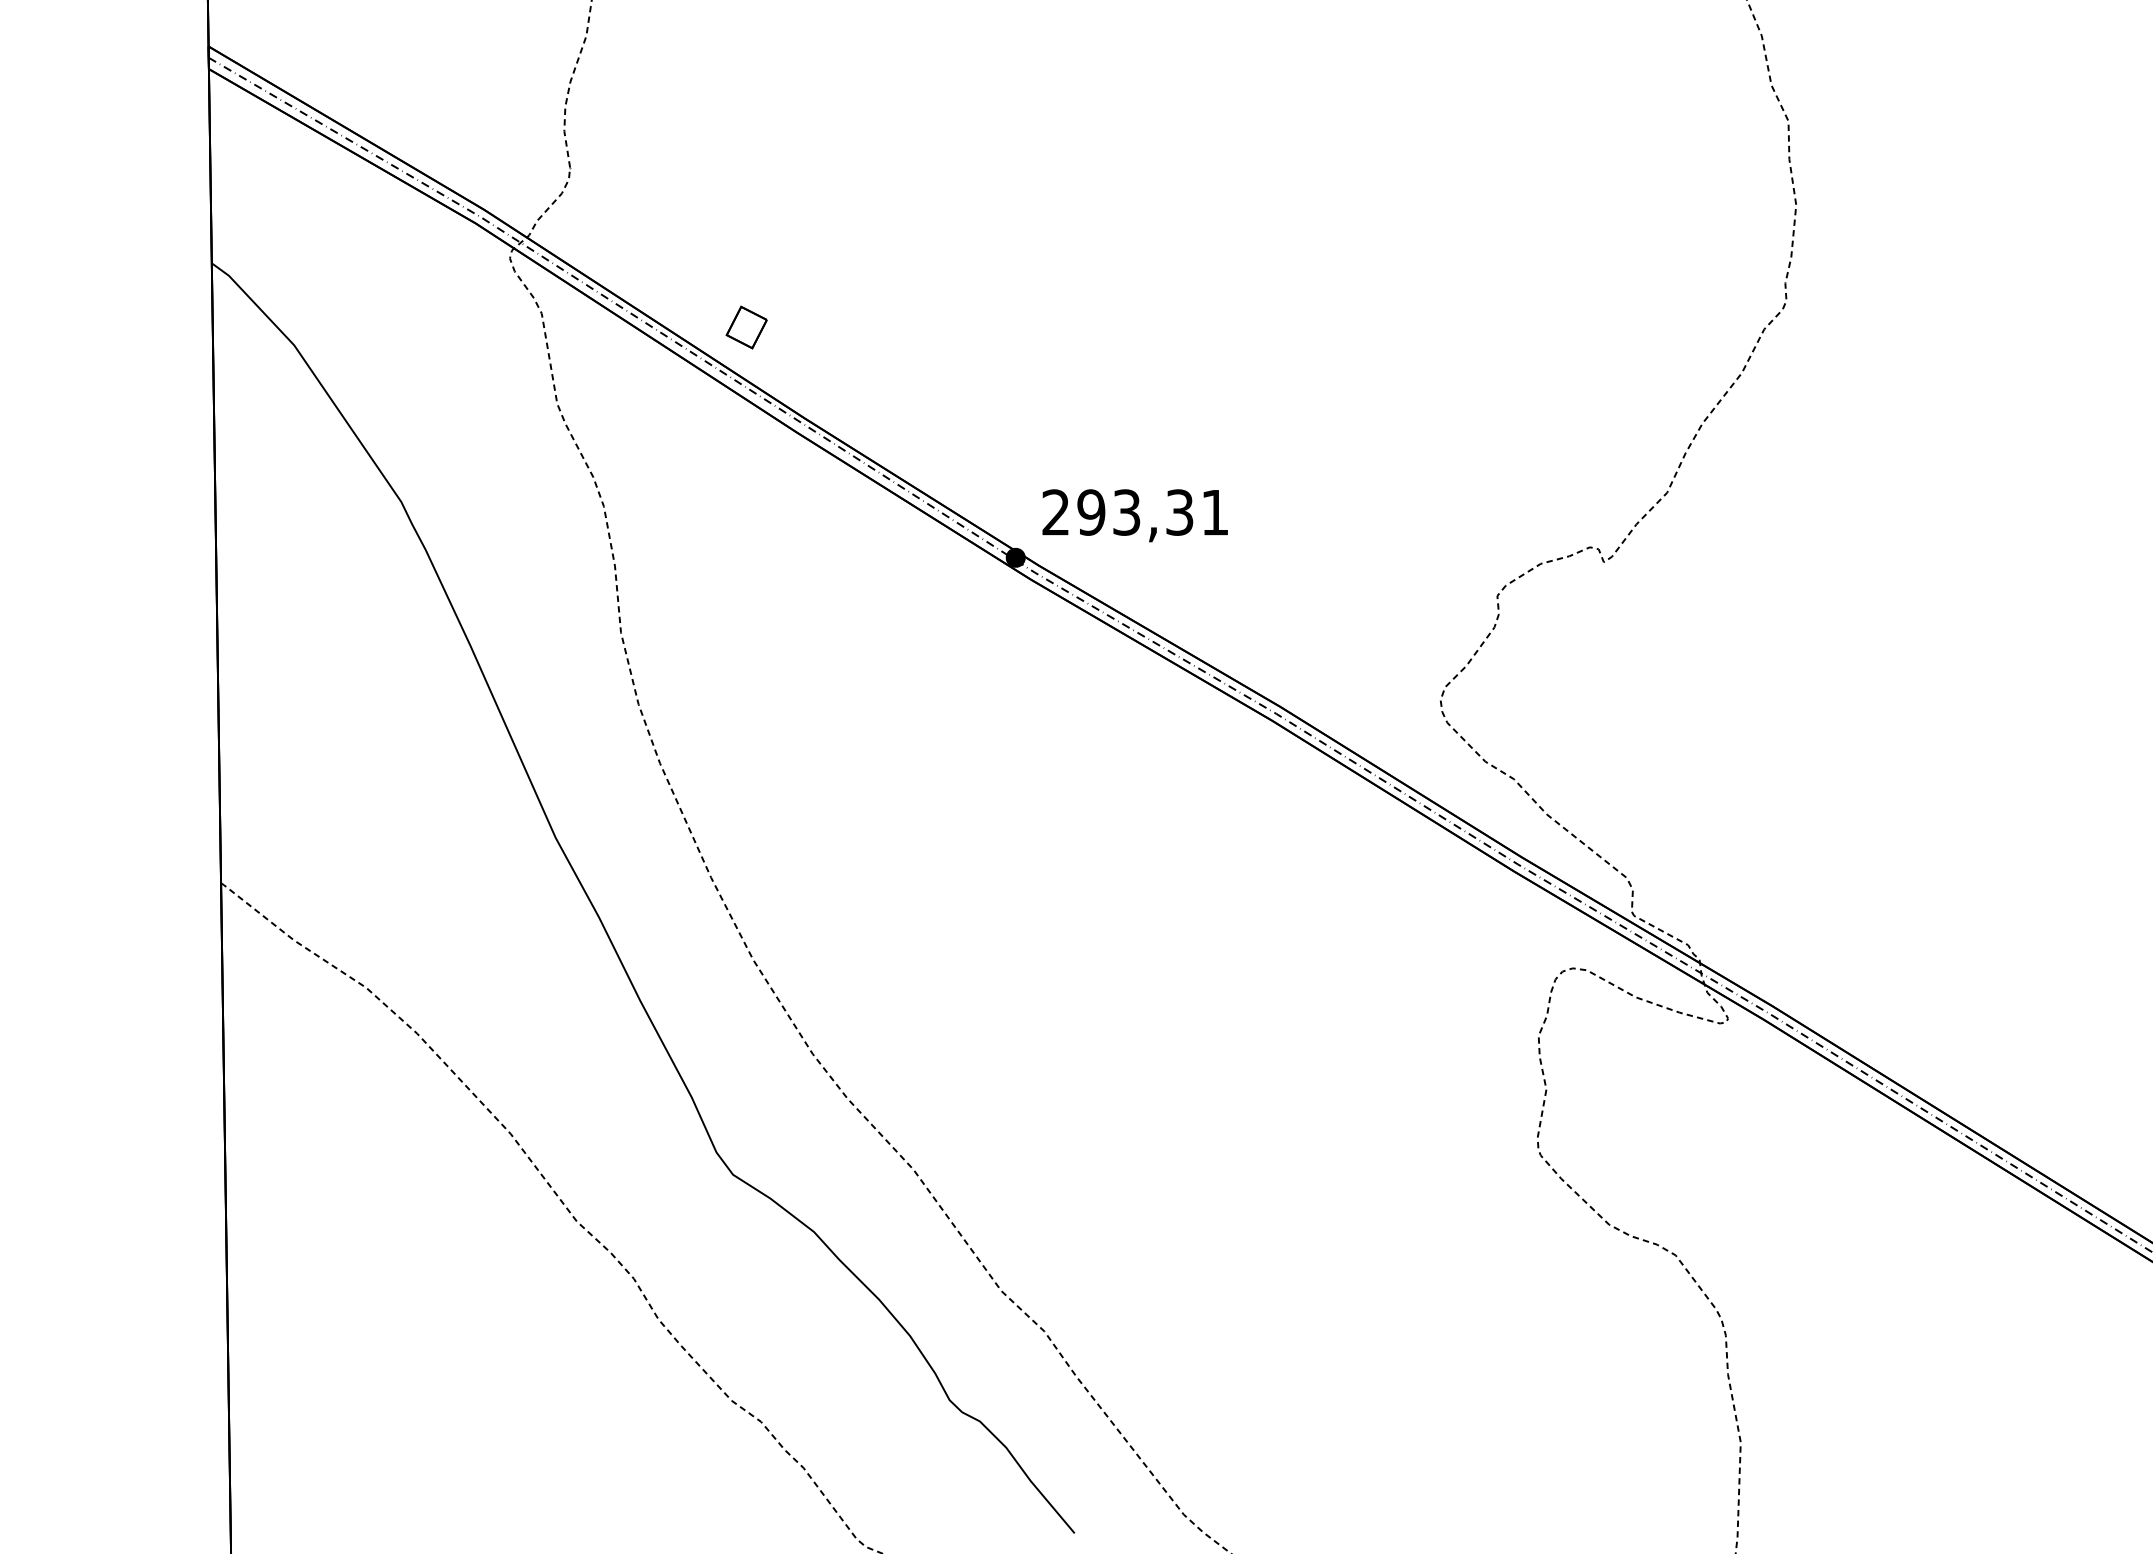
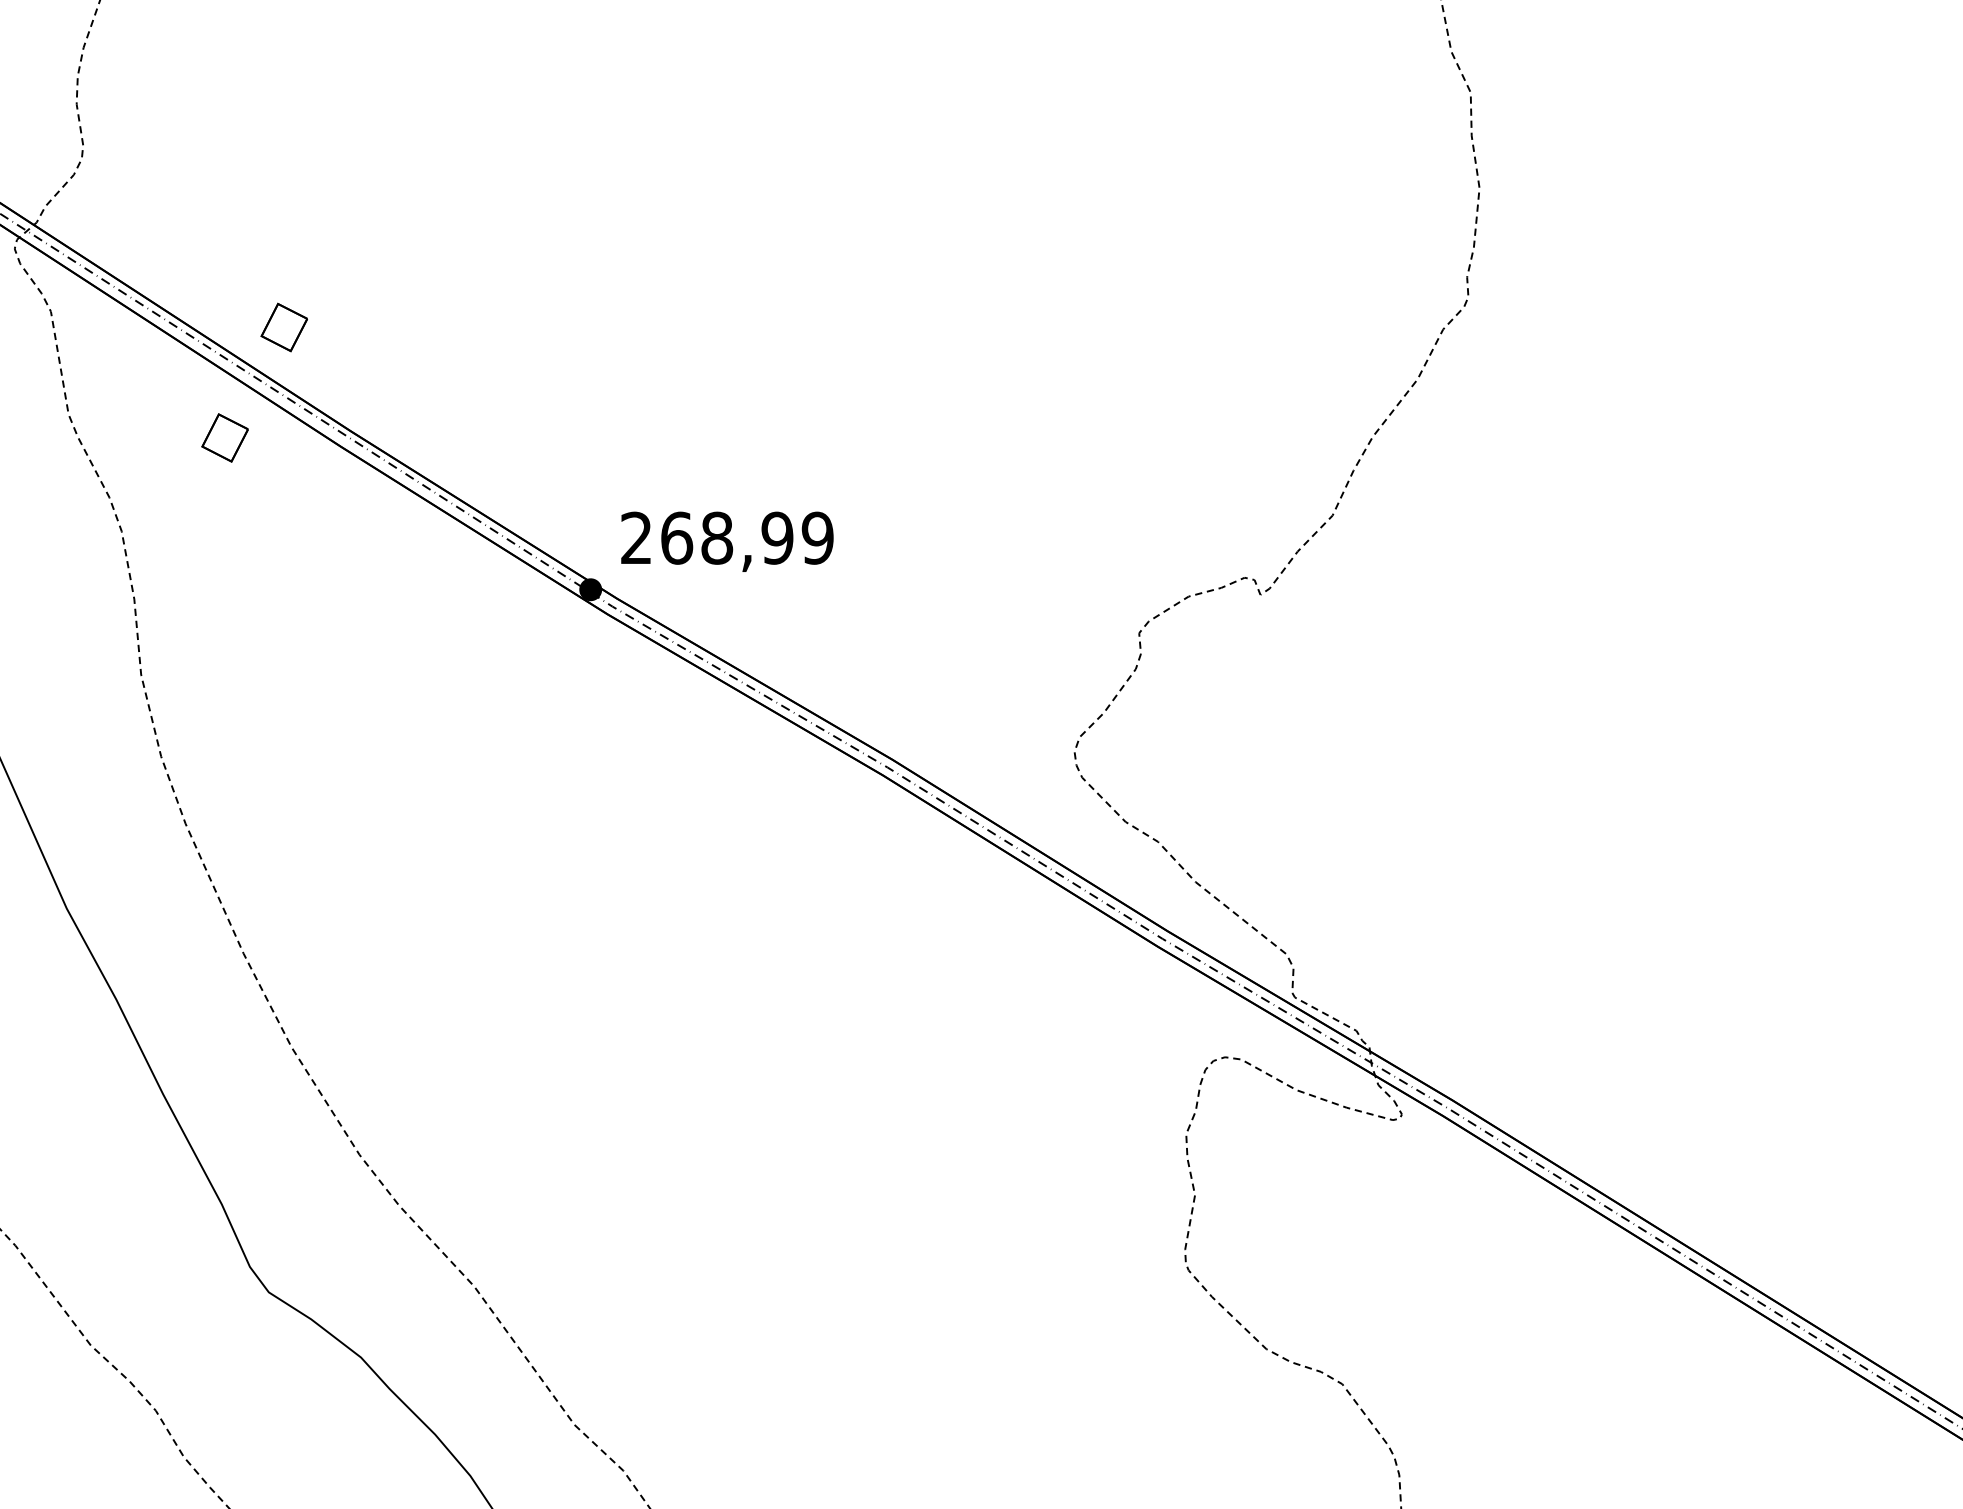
part: (694, 424) -> (224, 437), added
text: (1153, 512) -> (747, 538), 293,31 -> 268,99

